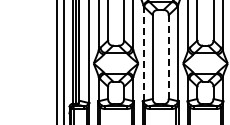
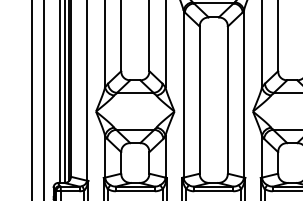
line: (143, 53) -> (183, 93), dashed -> solid
line: (168, 57) -> (227, 100), dashed -> solid

